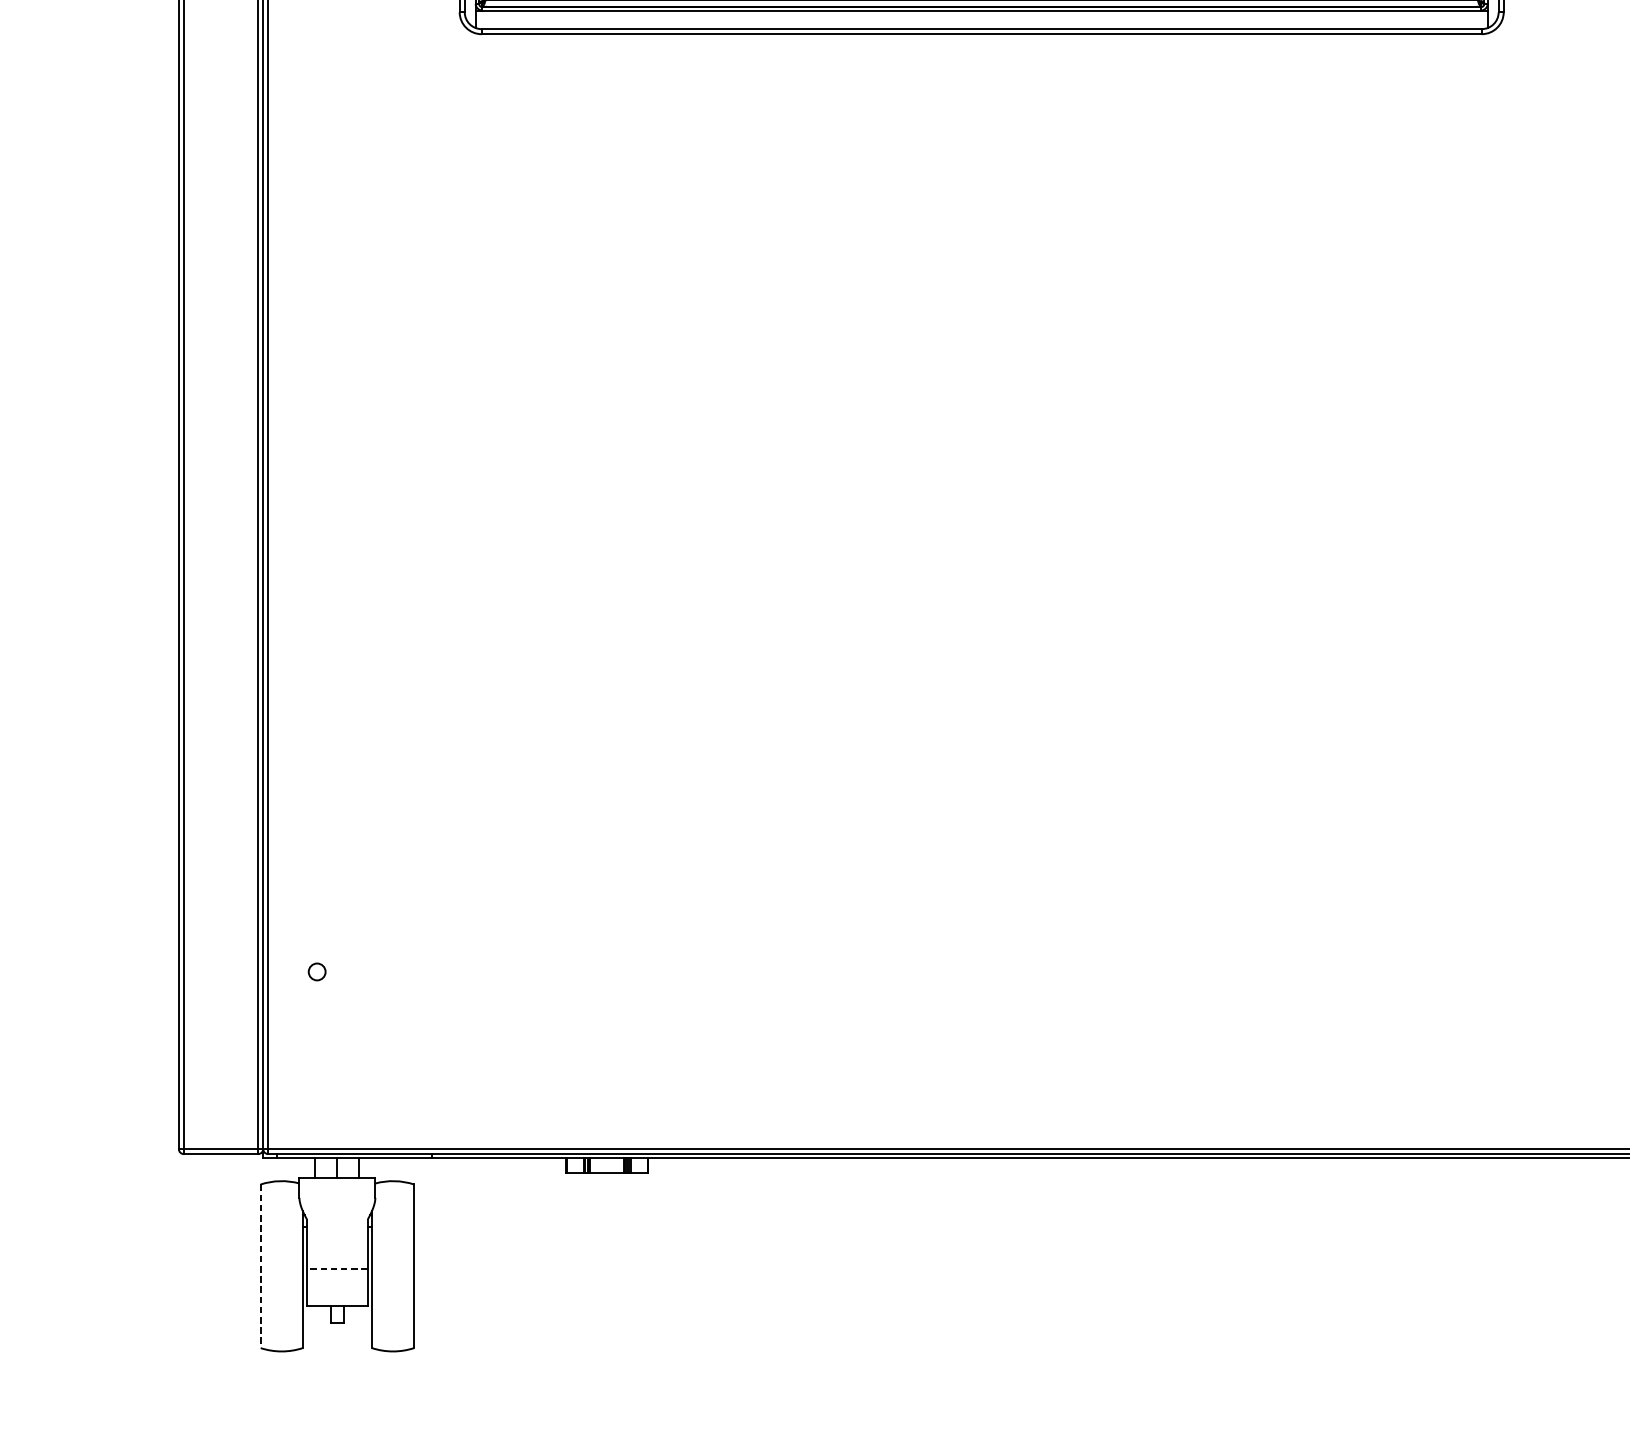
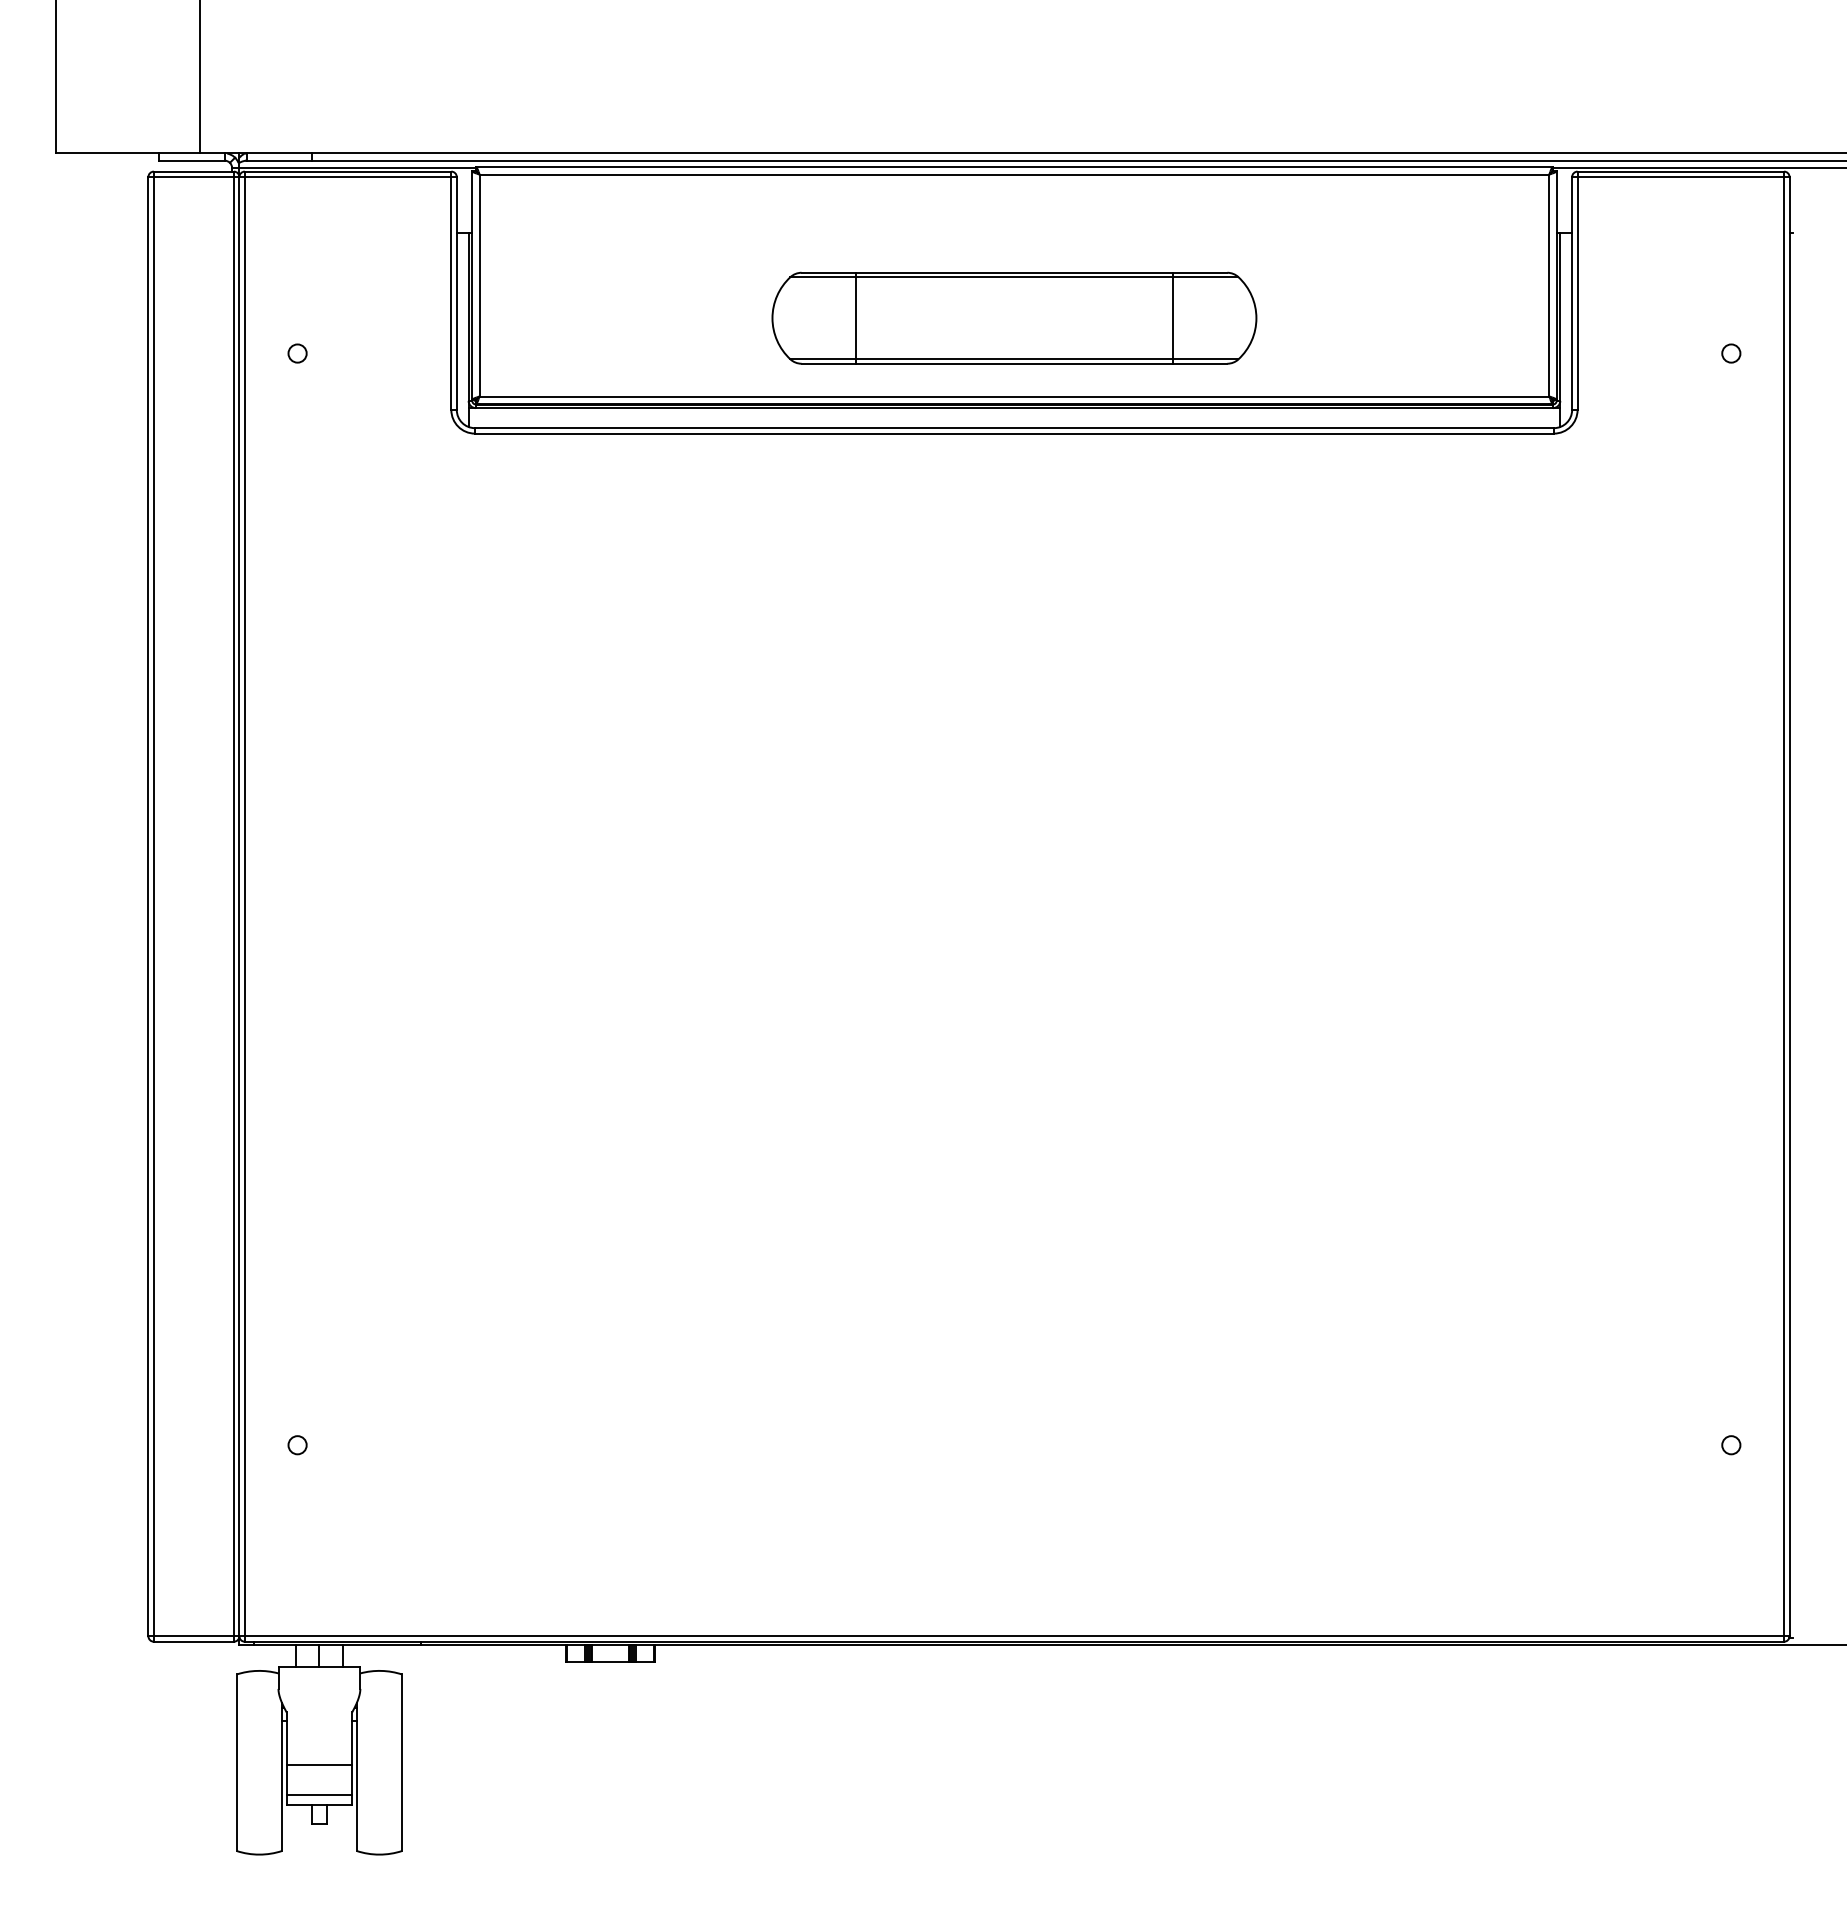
line: (260, 1266) -> (236, 1763), dashed -> solid
line: (337, 1268) -> (319, 1765), dashed -> solid
line: (337, 1295) -> (319, 1794), added

